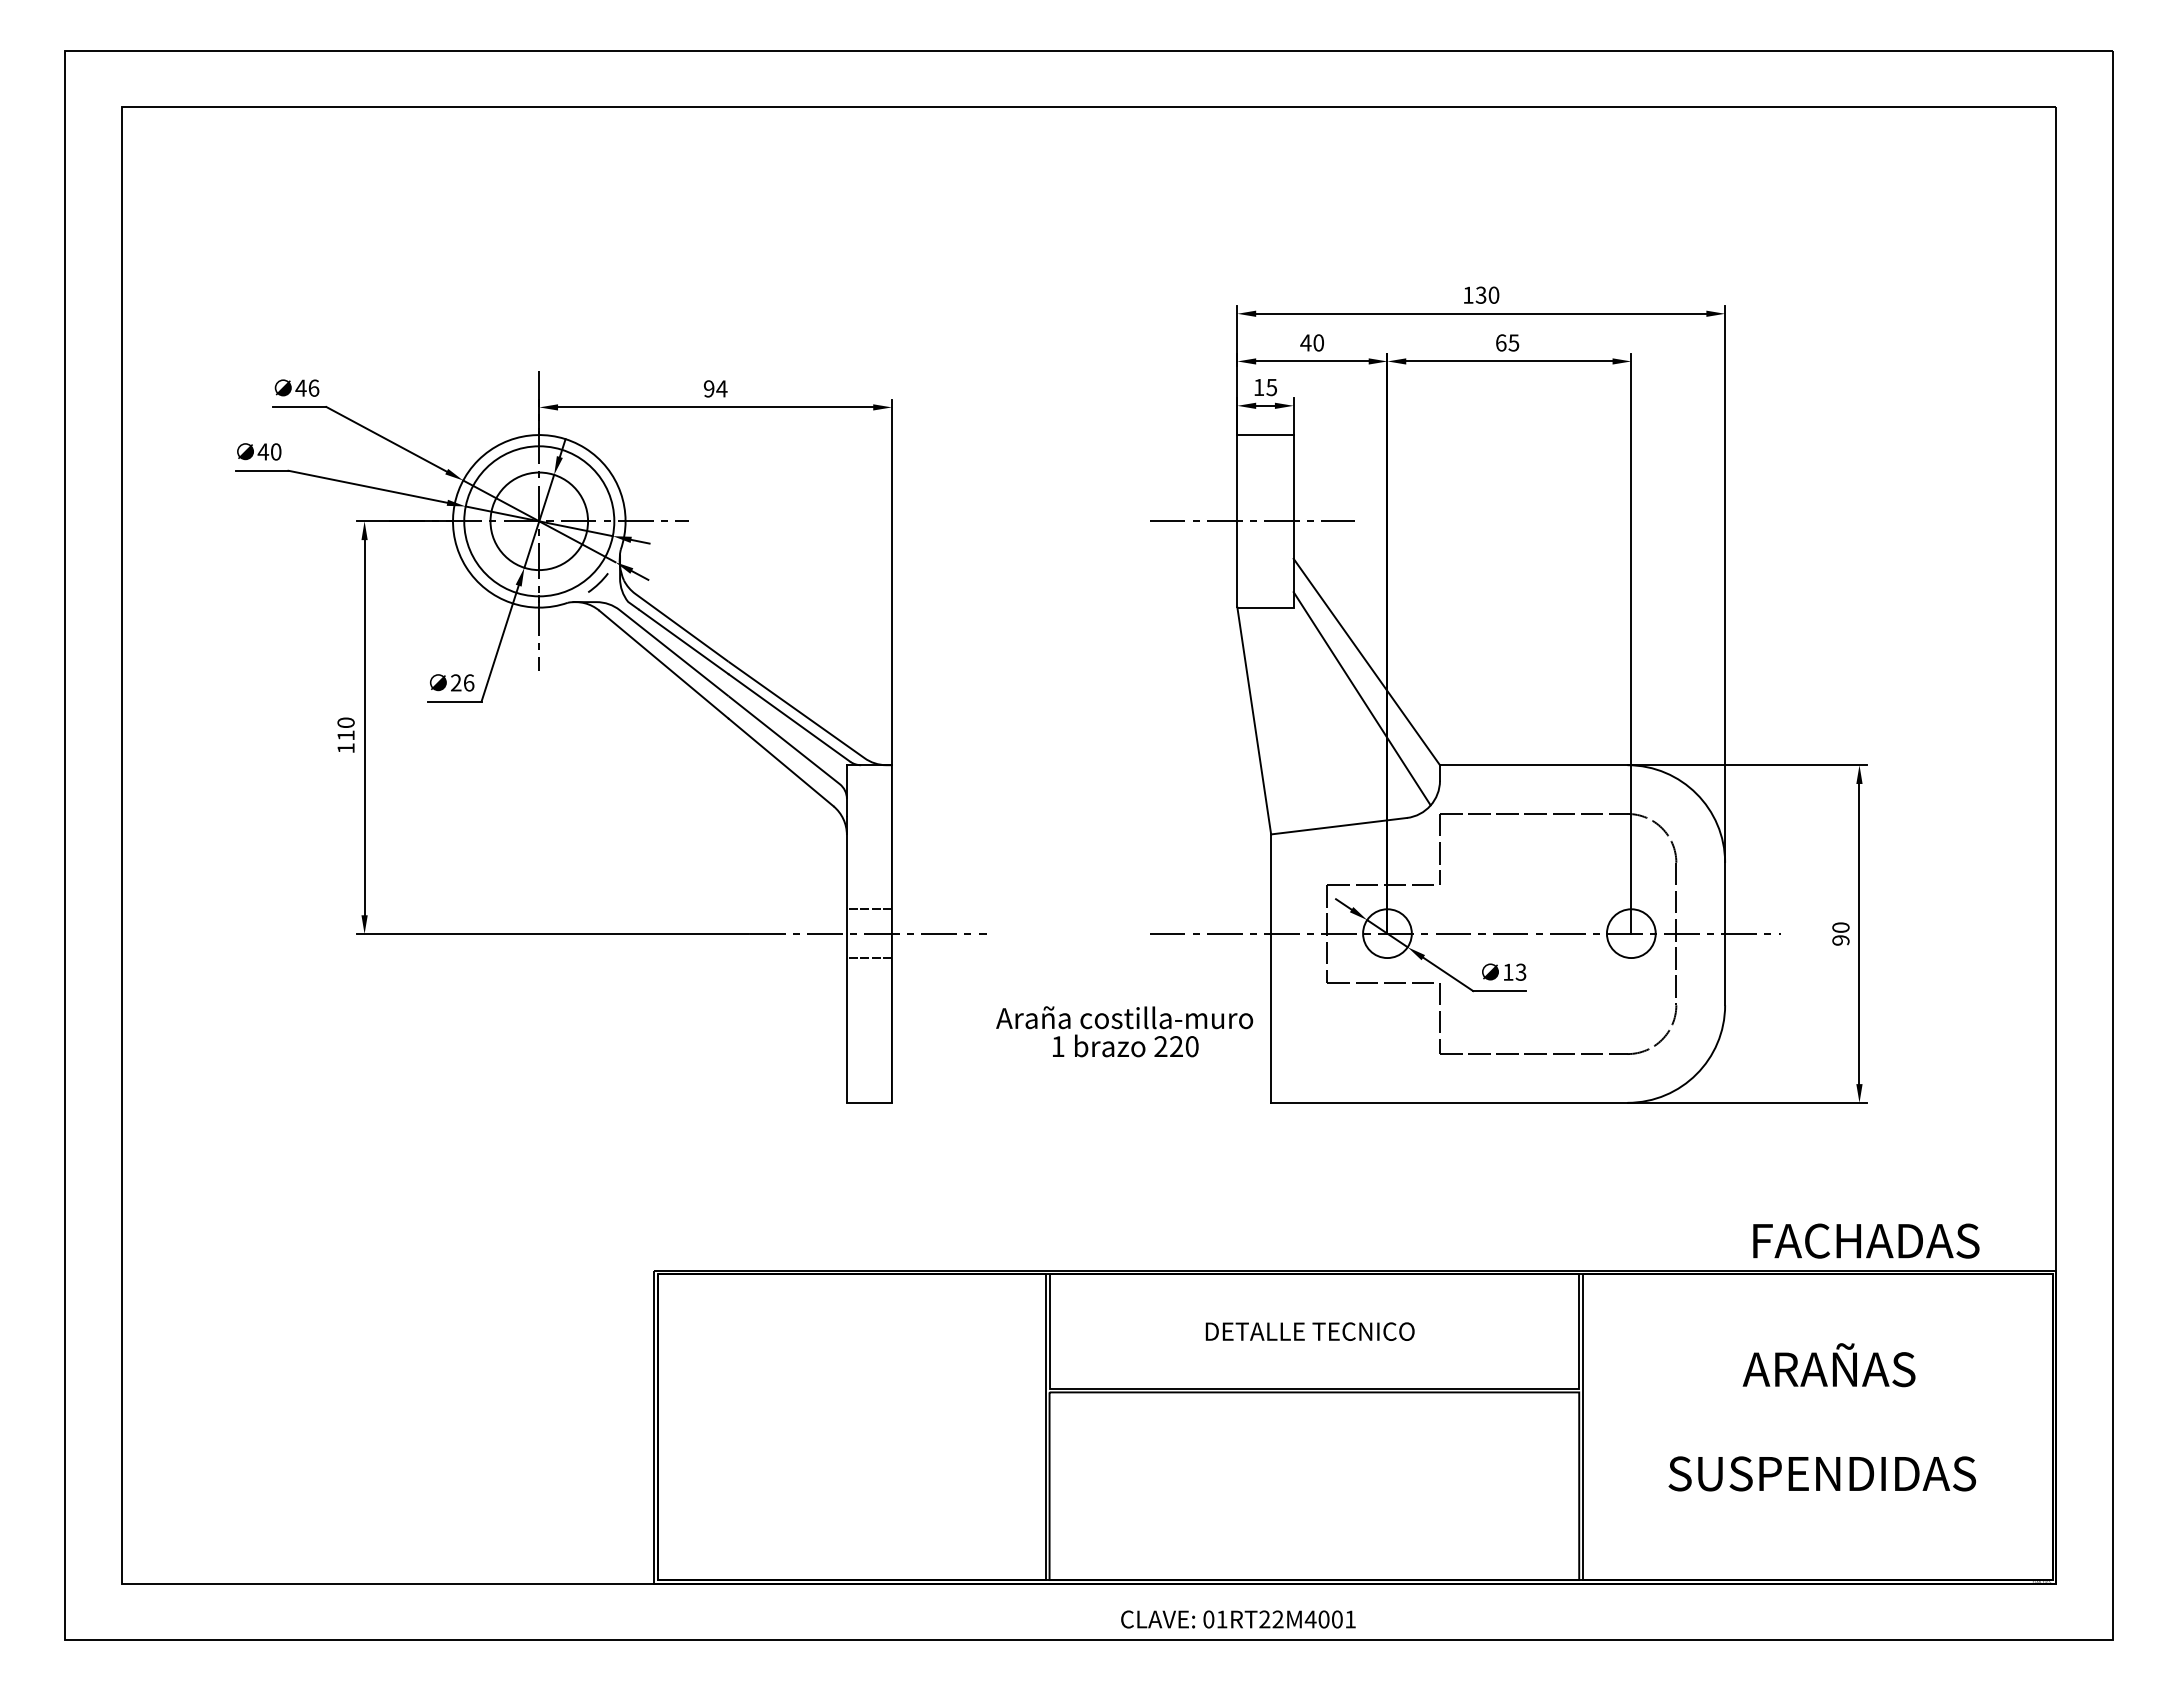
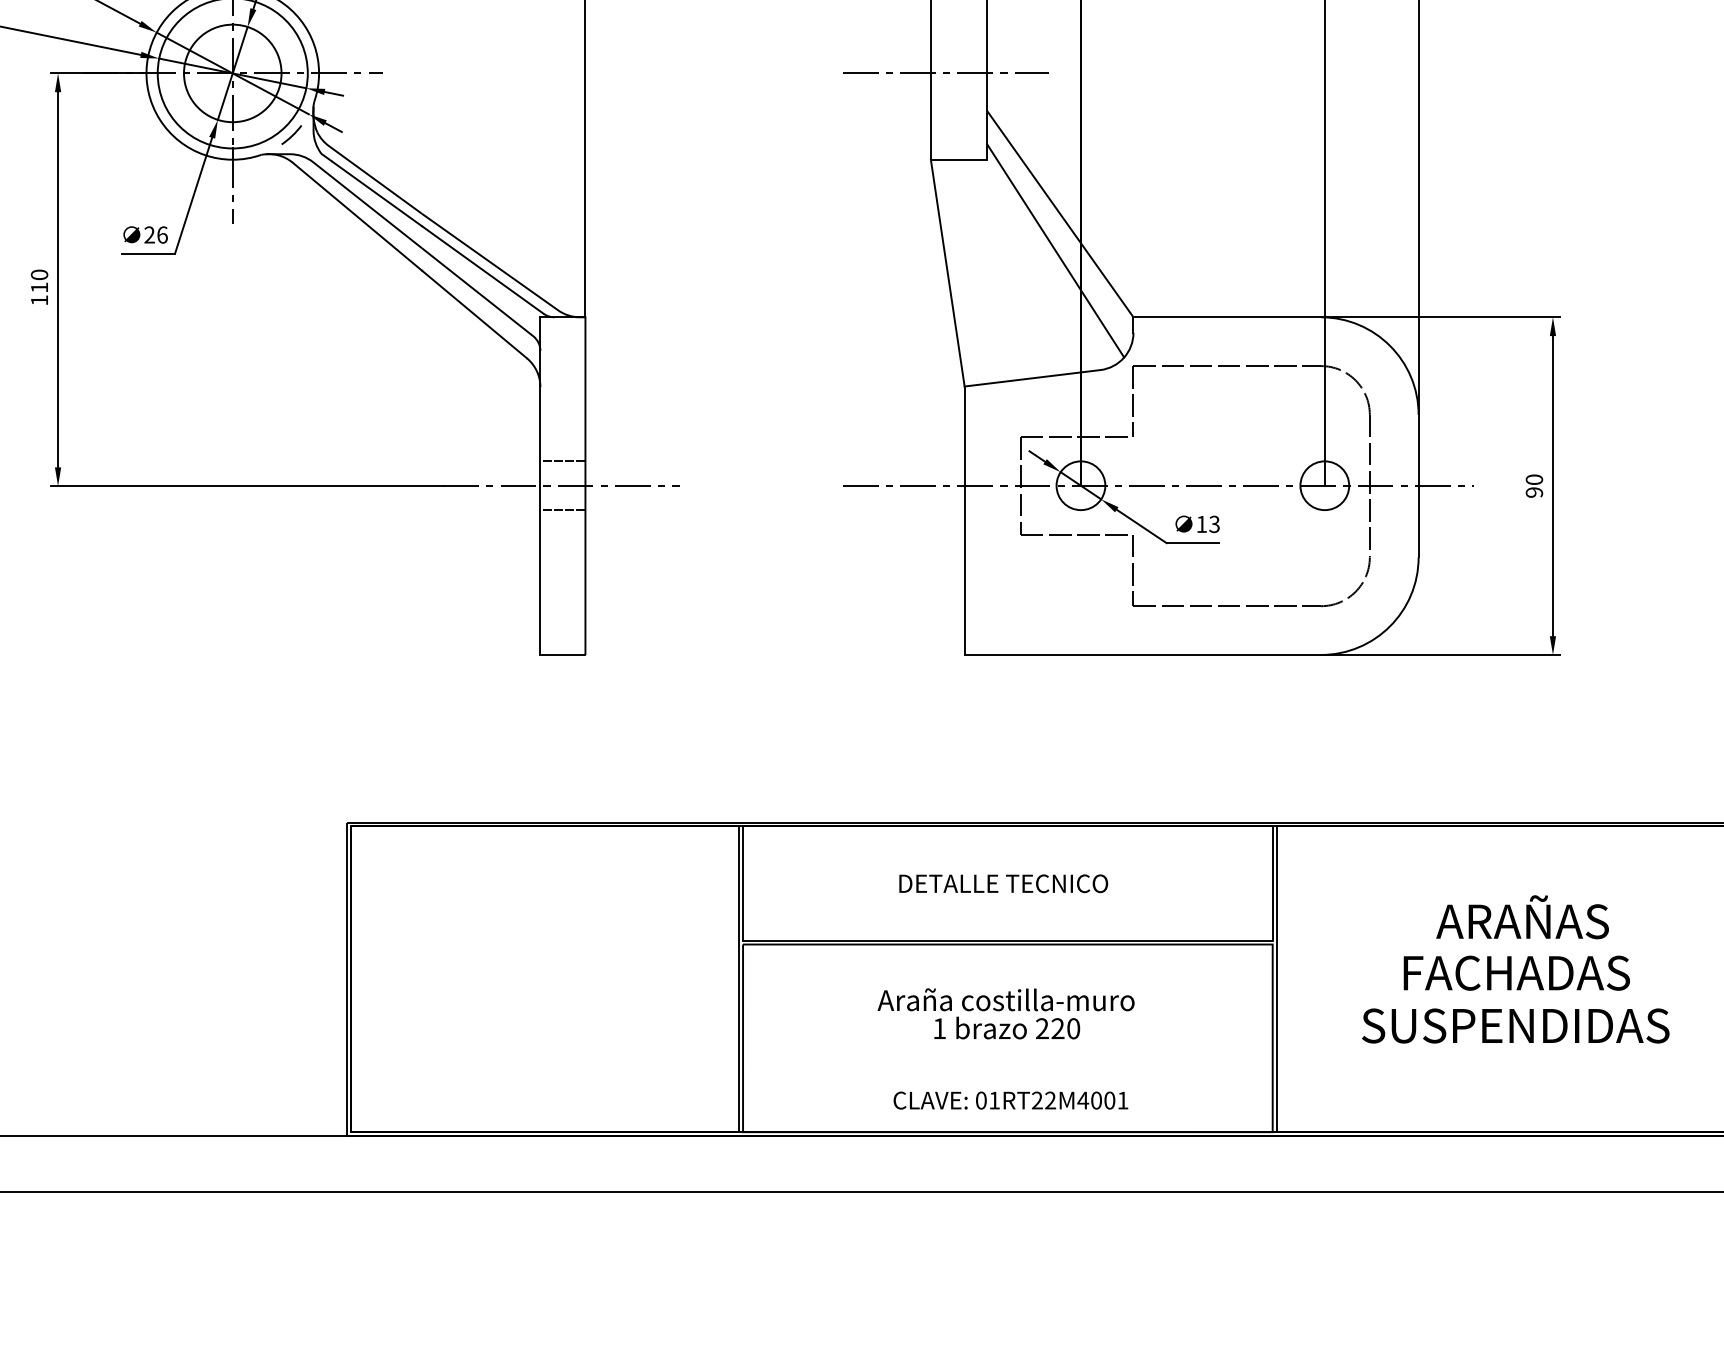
text: (1124, 1031) -> (1005, 1013), moved
text: (1866, 1240) -> (1516, 972), moved
text: (1238, 1619) -> (1010, 1100), moved

